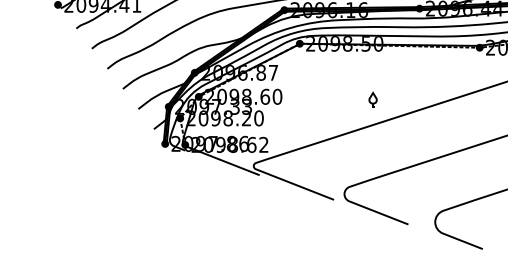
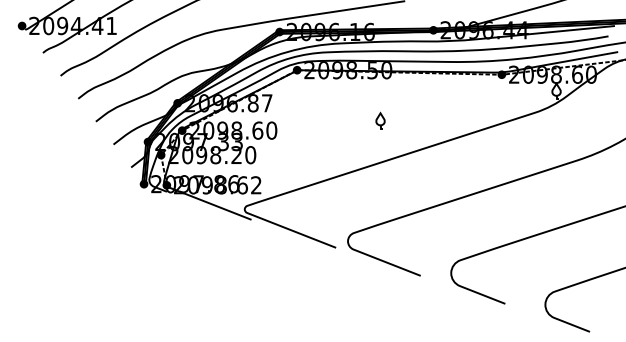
part: (373, 99) -> (380, 120), moved

